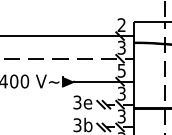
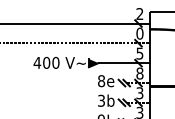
text: (121, 47) -> (139, 33), 3 -> 0
text: (121, 93) -> (139, 73), 3 -> 8
text: (77, 102) -> (101, 81), 3e -> 8e

